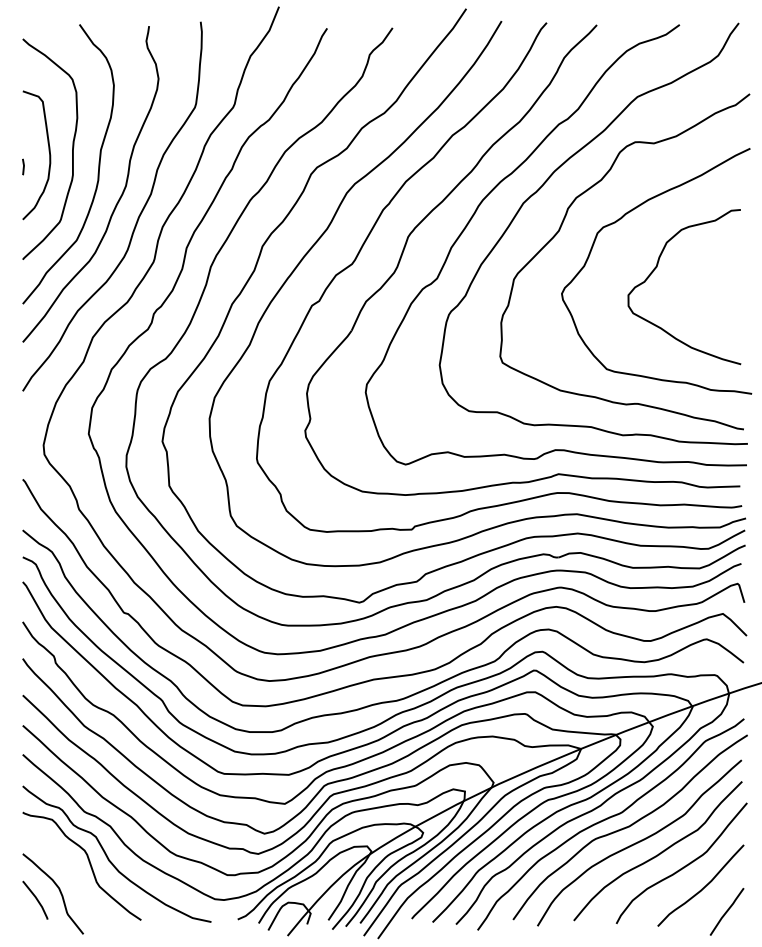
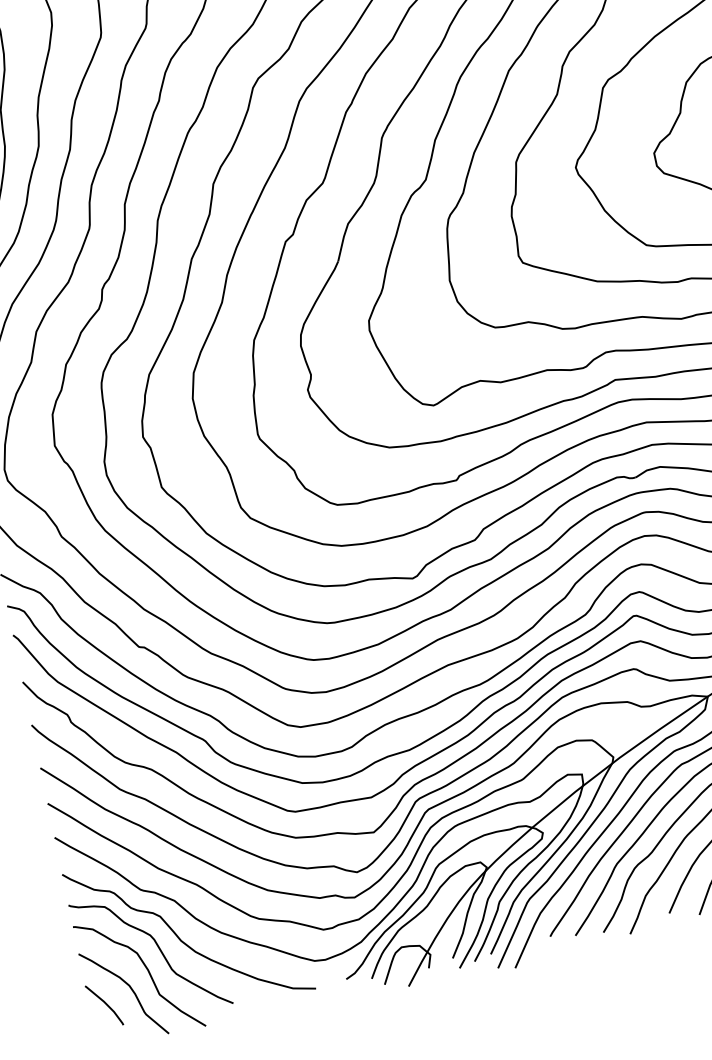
curve: (76, 881) -> (148, 973), added

